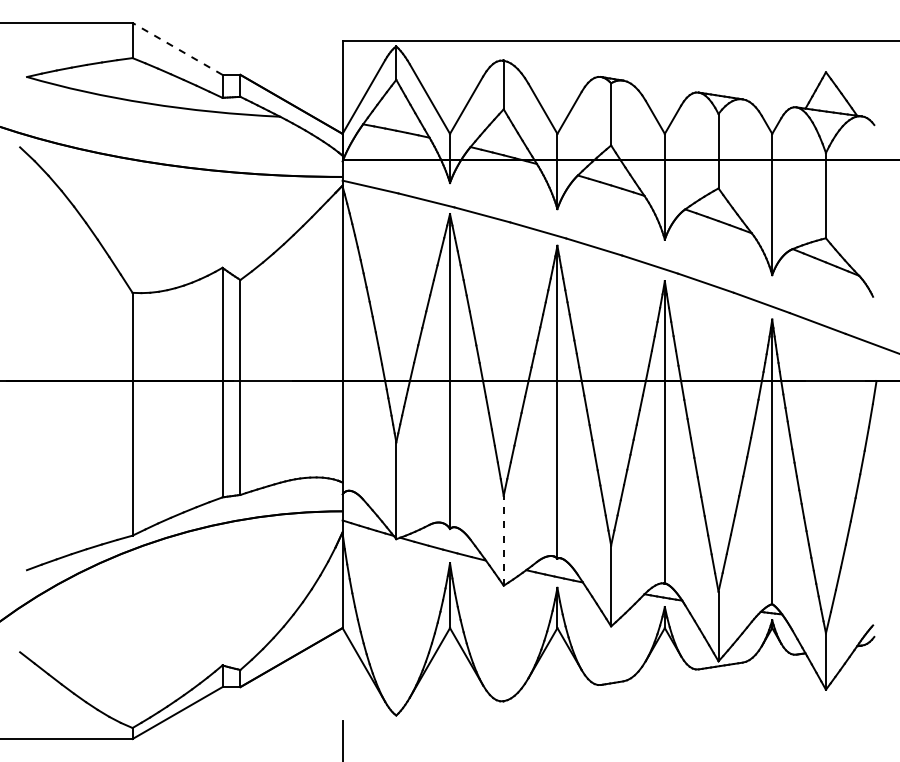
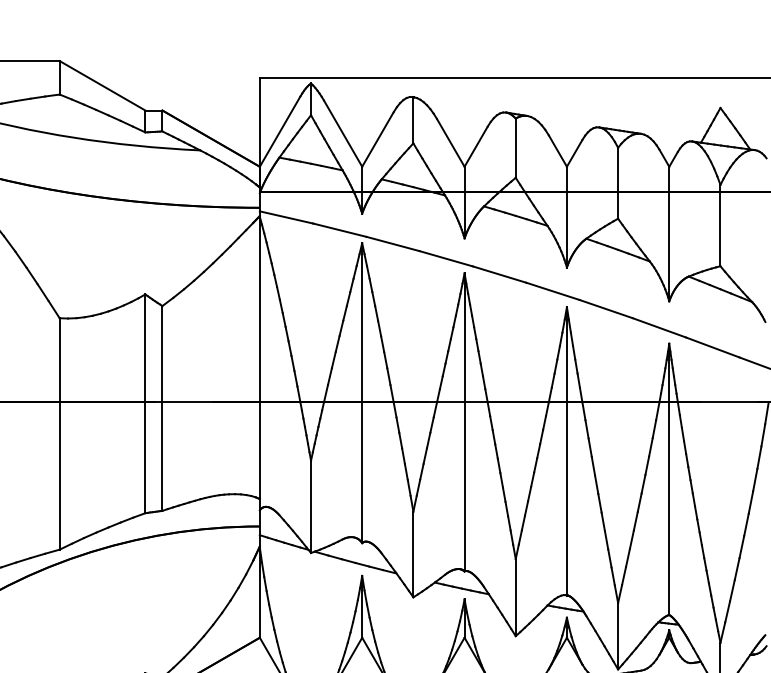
line: (177, 48) -> (102, 85), dashed -> solid
line: (503, 540) -> (413, 554), dashed -> solid

